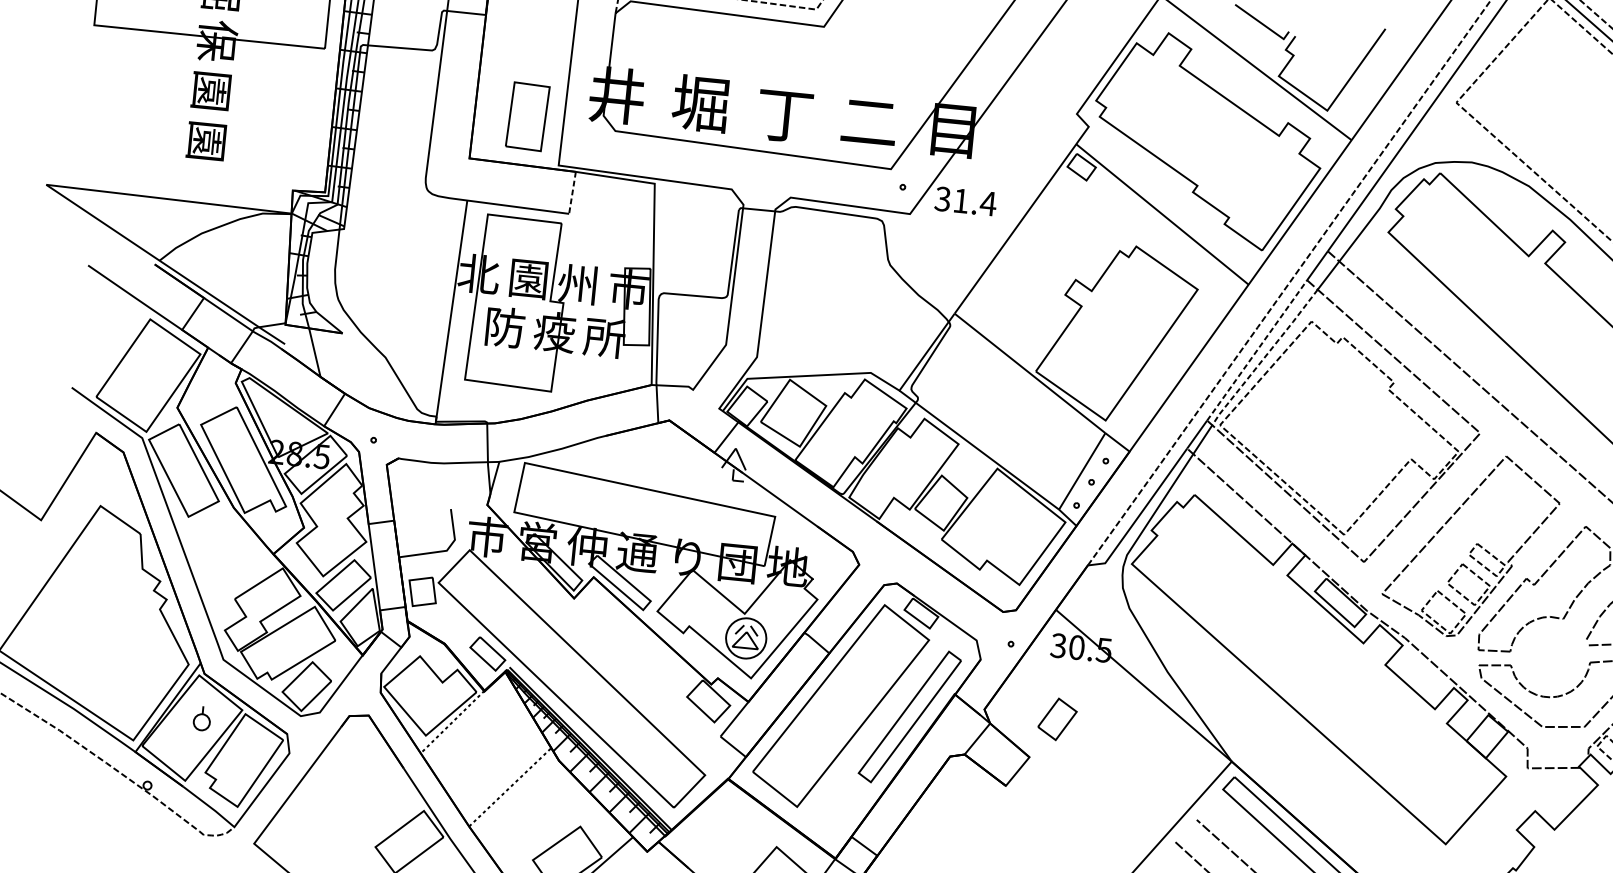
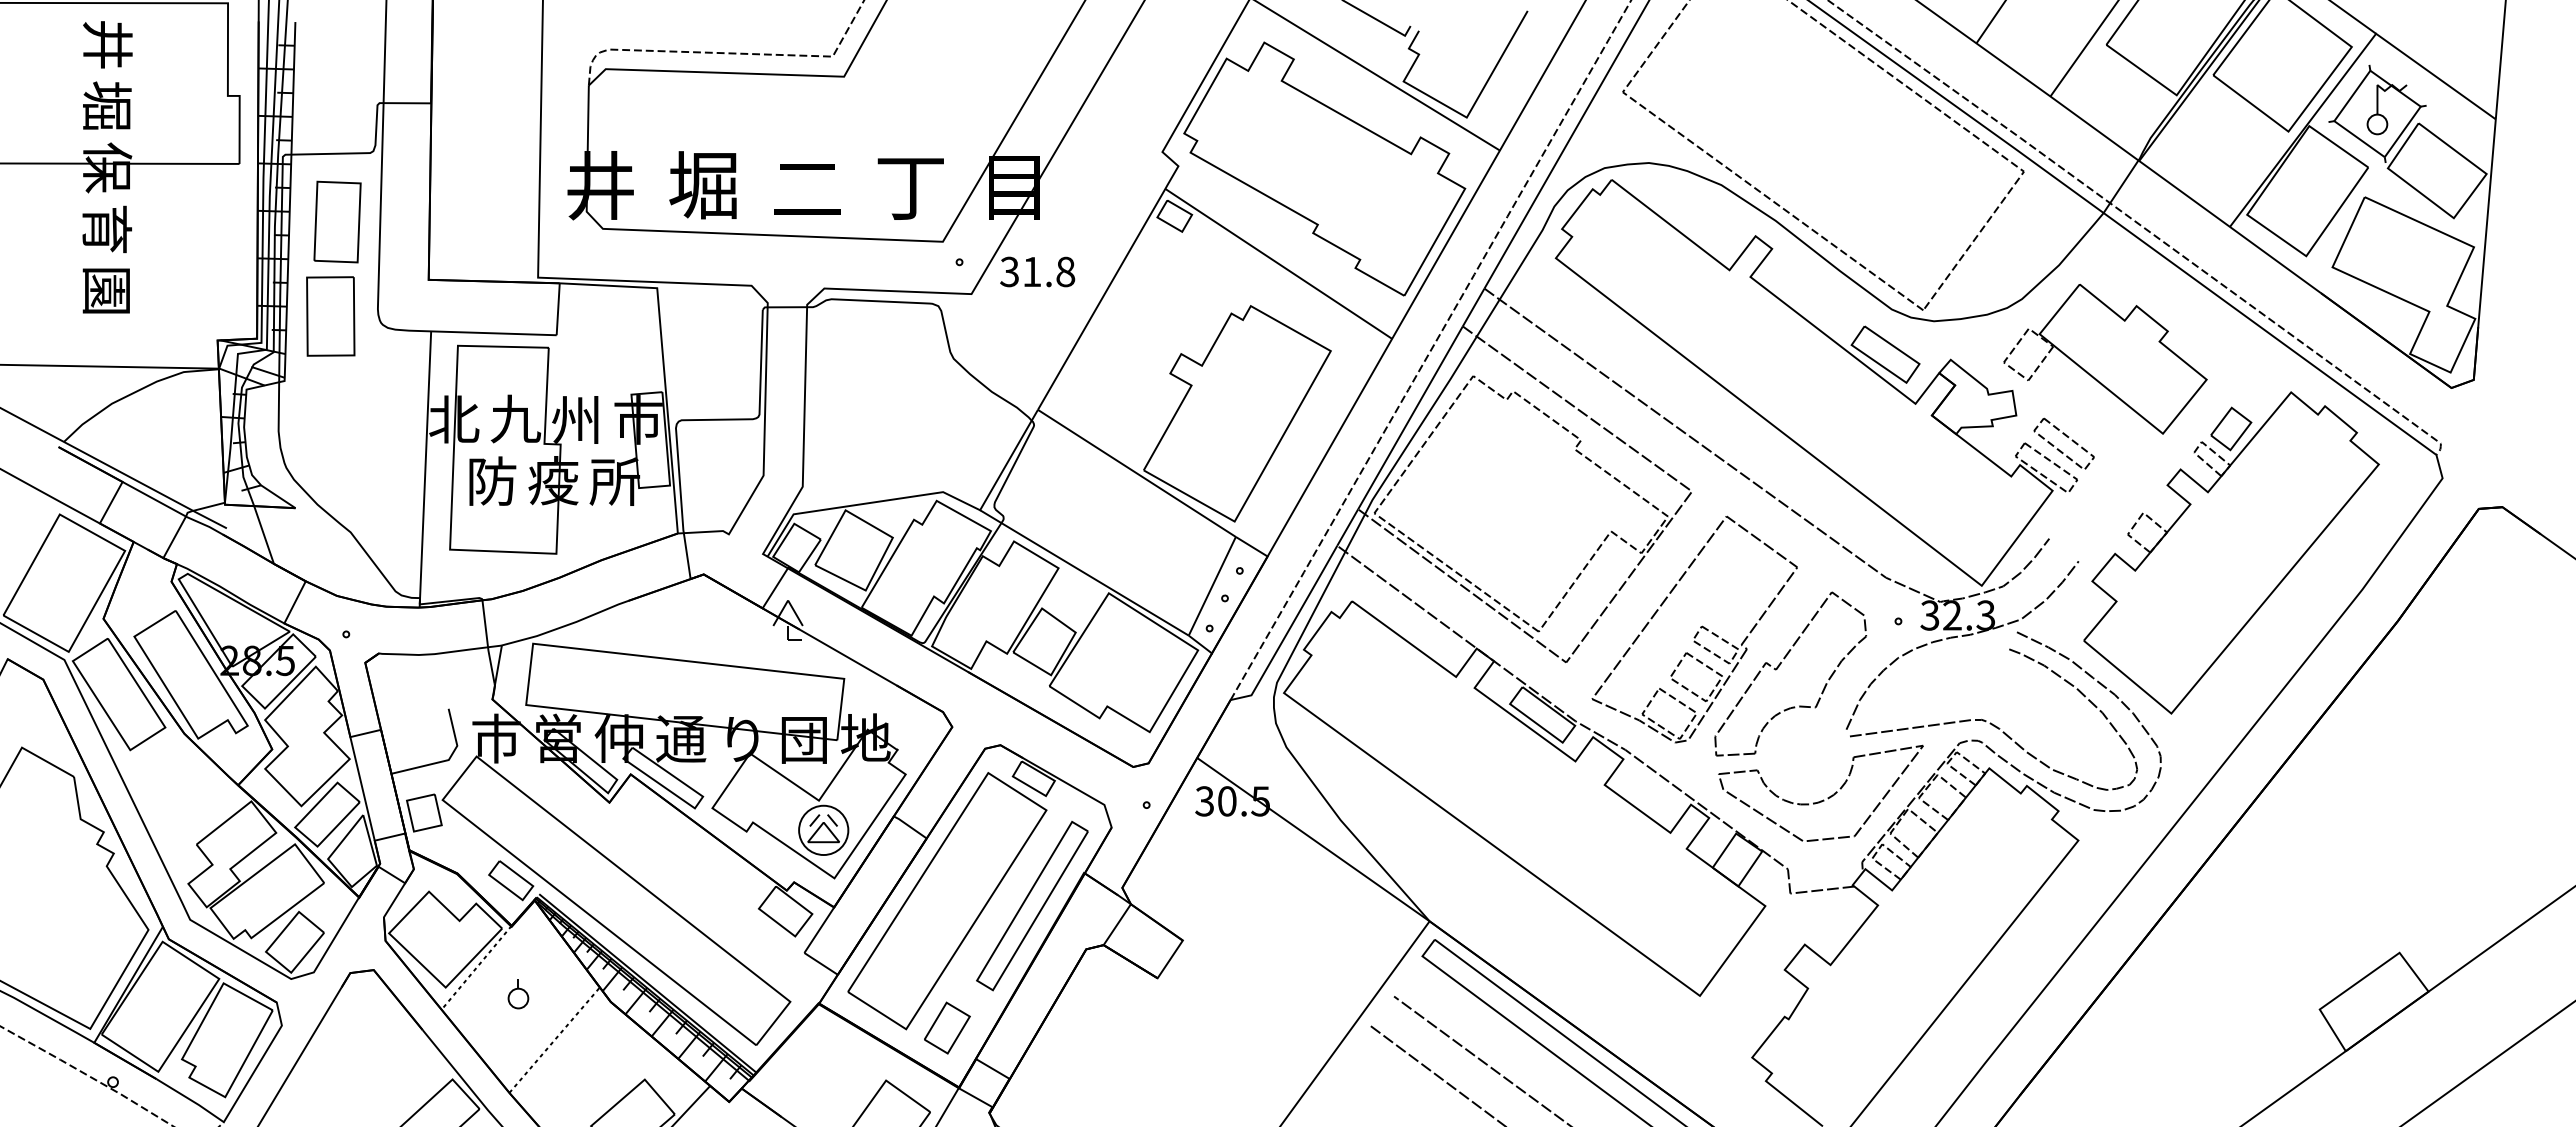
text: (212, 91) -> (107, 229), 園 -> 育
part: (527, 116) -> (337, 221), moved
text: (784, 116) -> (807, 190), 丁 -> 二
text: (868, 123) -> (910, 188), 二 -> 丁
part: (386, 180) -> (330, 316), added
line: (572, 193) -> (558, 309), dashed -> solid
text: (988, 203) -> (1065, 271), 31.4 -> 31.8
text: (528, 278) -> (515, 418), 園 -> 九
line: (1257, 350) -> (1410, 417), dashed -> solid
line: (1264, 358) -> (1420, 426), dashed -> solid
part: (1057, 718) -> (947, 1027), moved
part: (202, 719) -> (518, 994), moved

